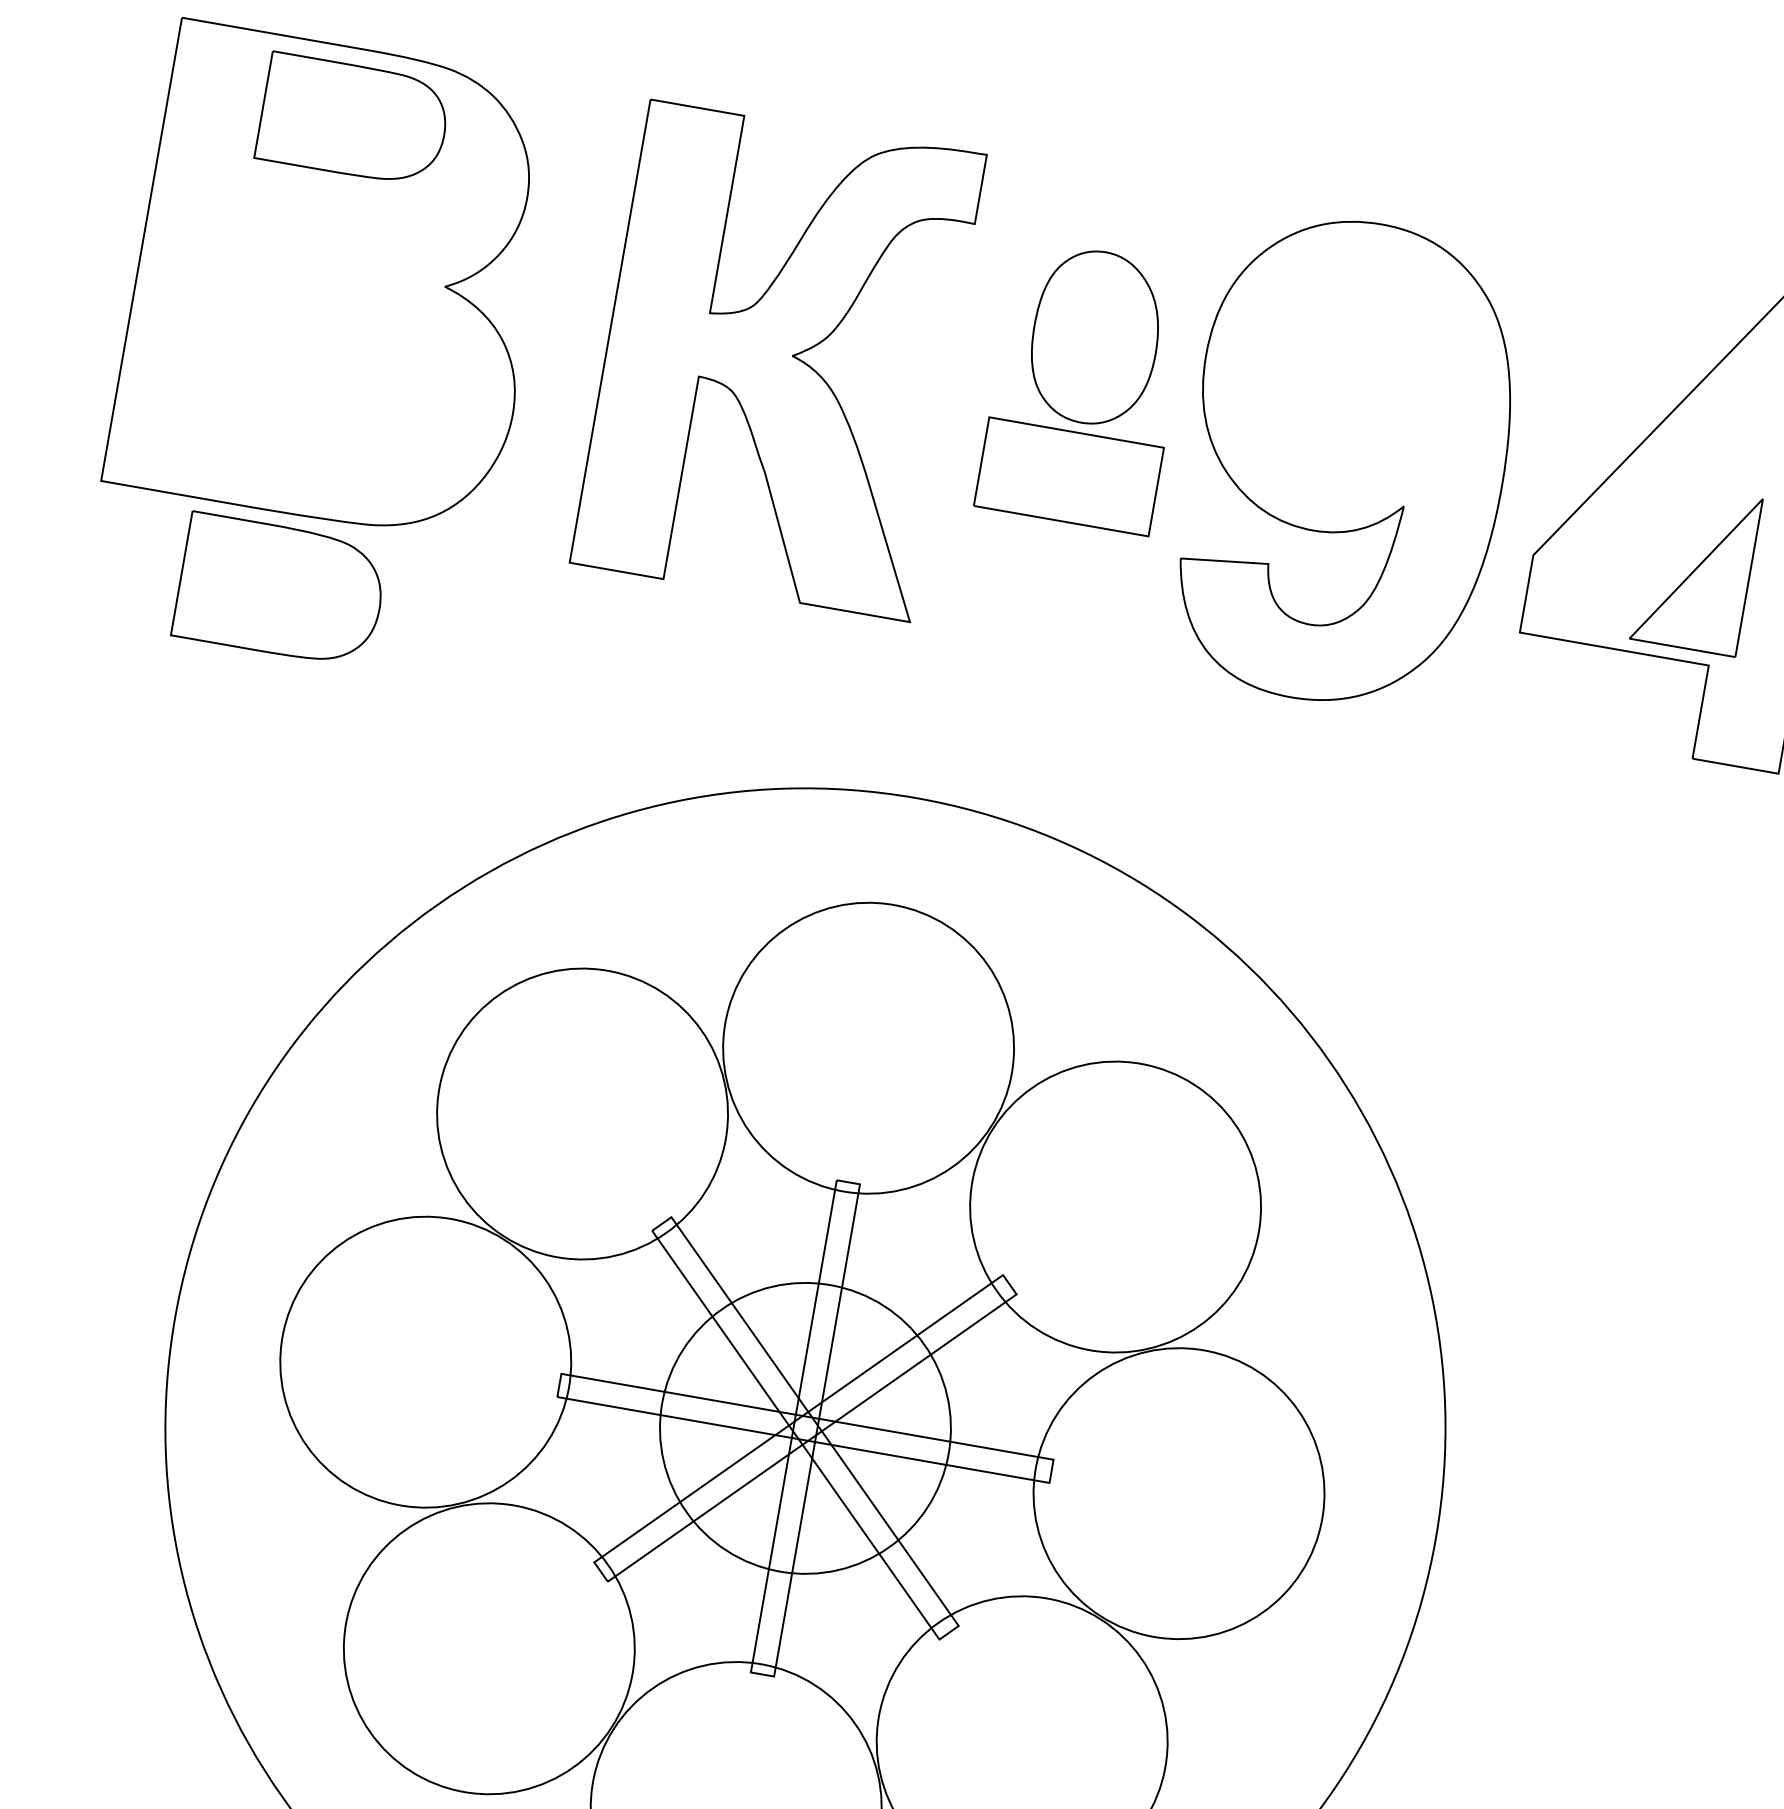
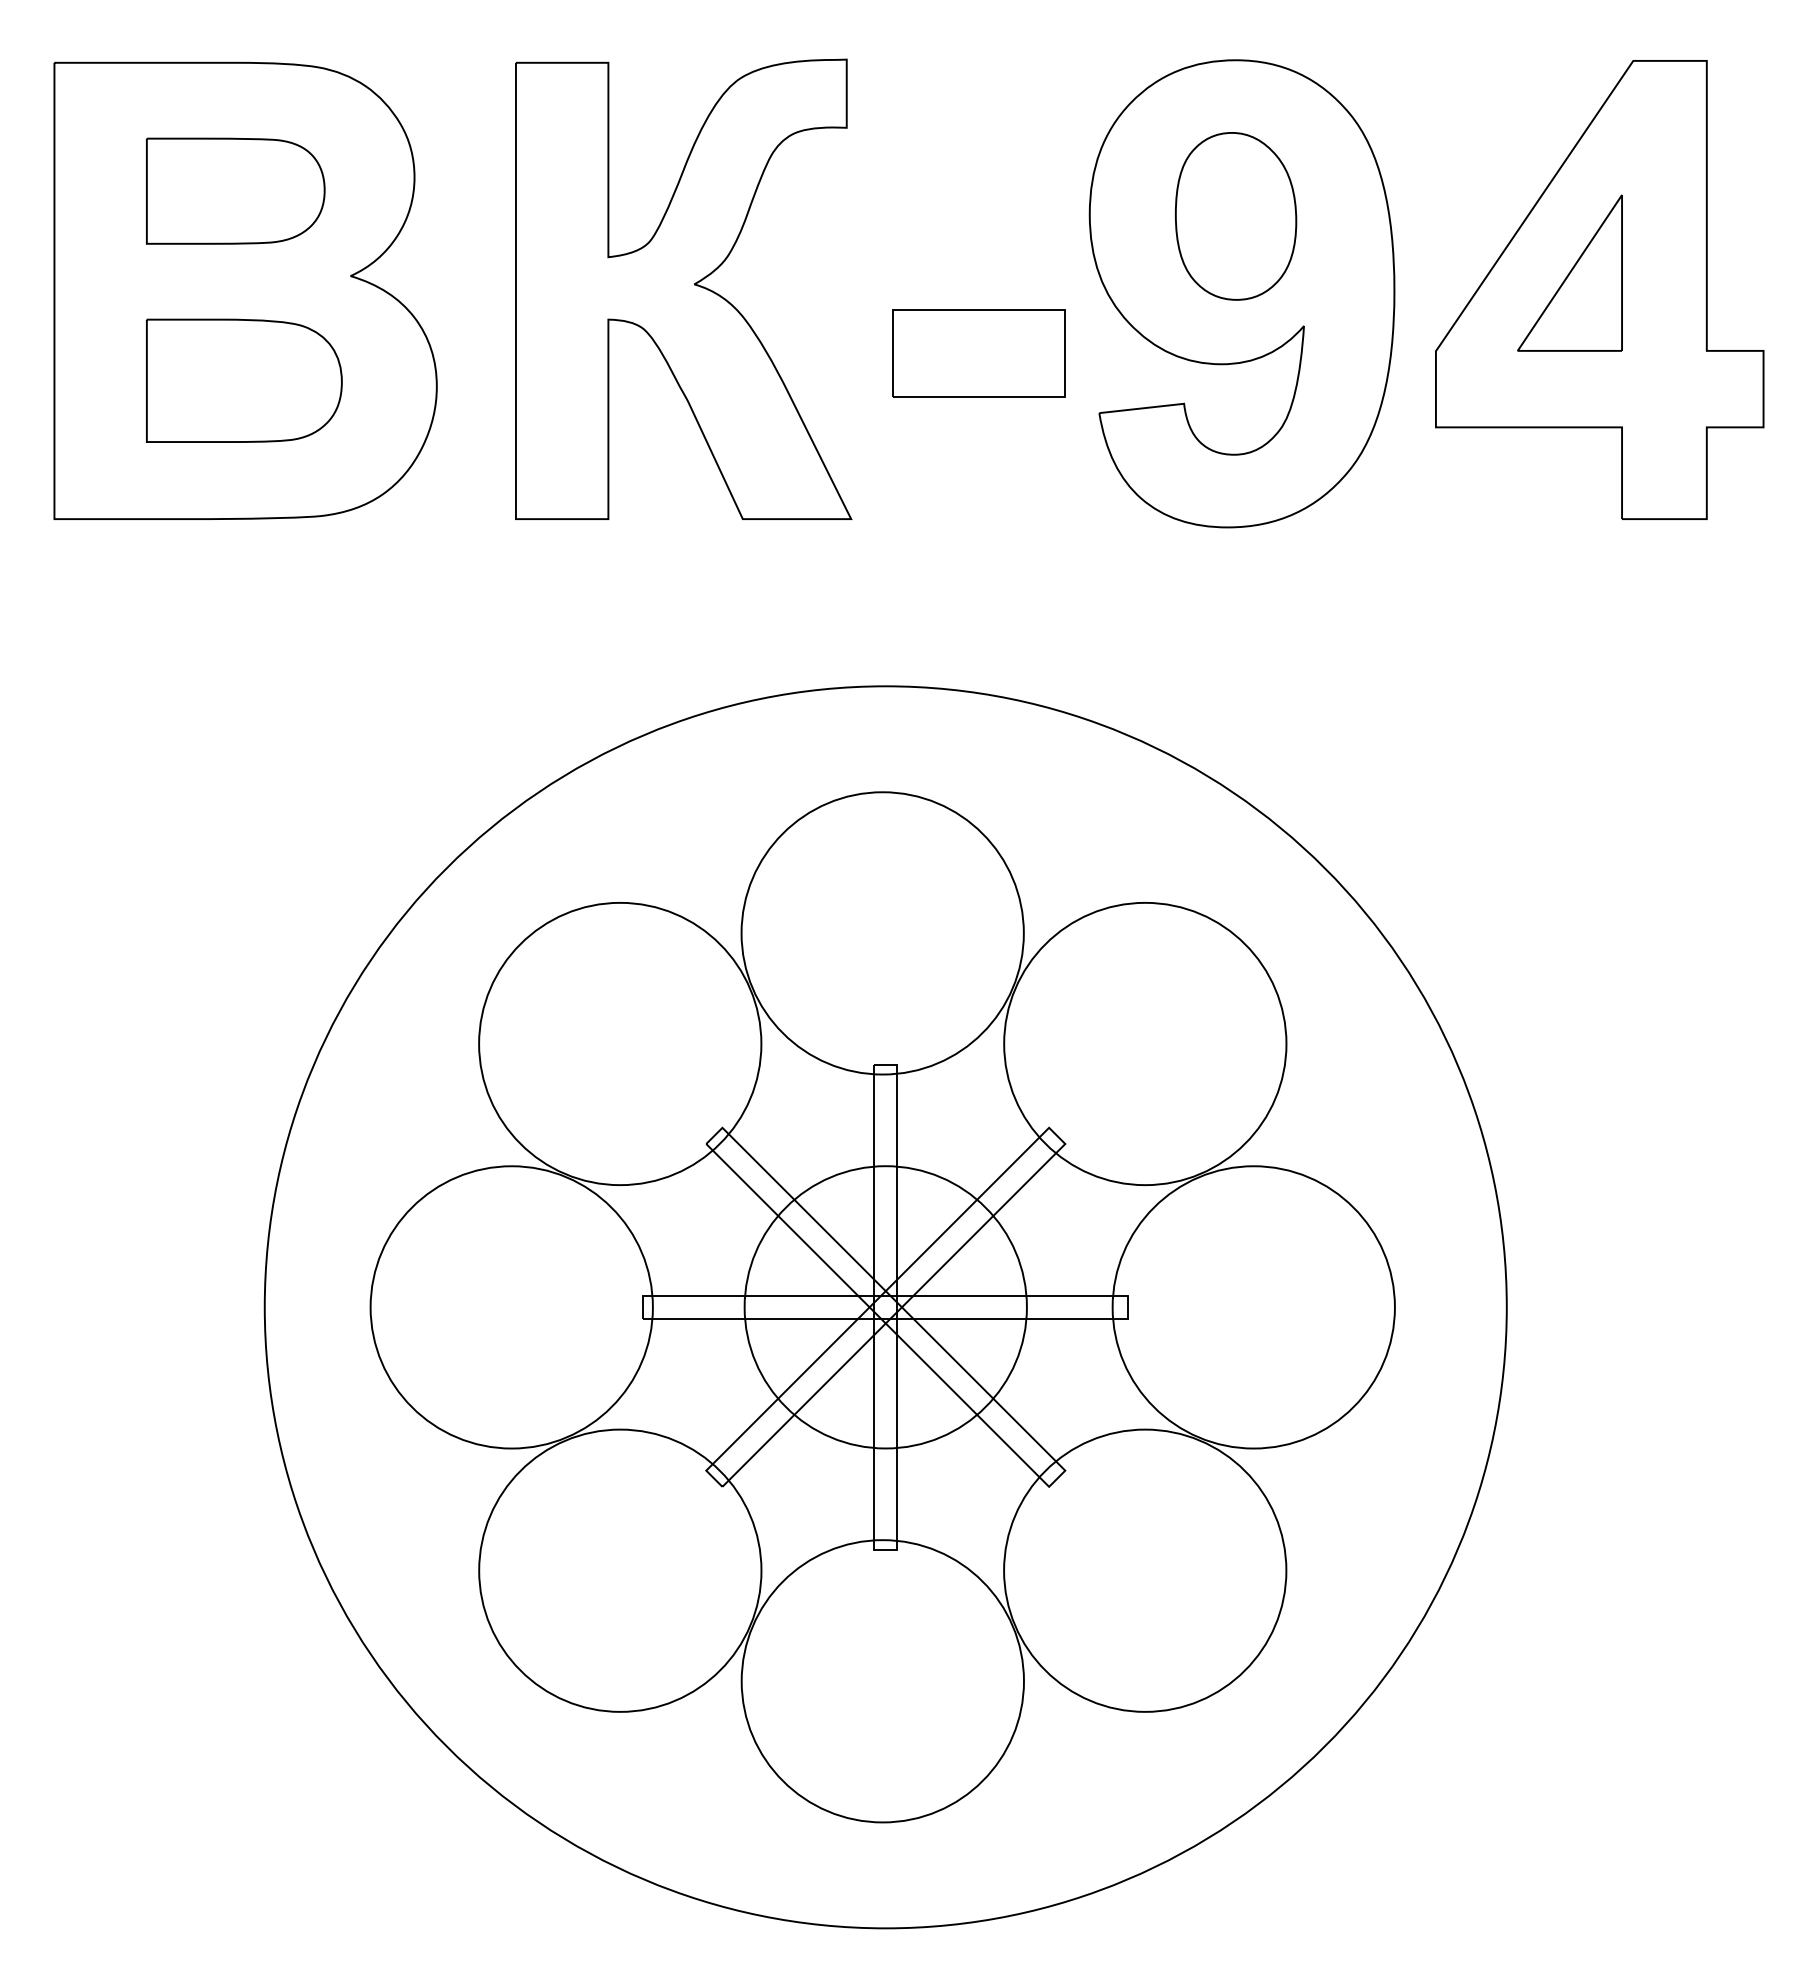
part: (353, 119) -> (235, 190), moved
part: (1094, 337) -> (1235, 216), moved
part: (1695, 568) -> (1569, 272), moved
part: (280, 590) -> (244, 380), moved

